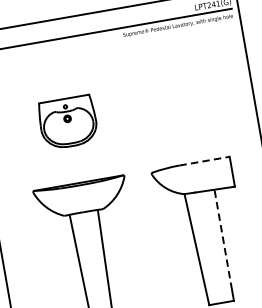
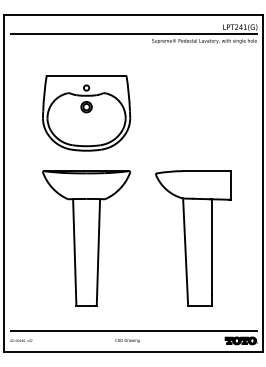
part: (68, 122) -> (86, 113), size x1.67
line: (205, 161) -> (207, 171), dashed -> solid
line: (223, 240) -> (211, 247), dashed -> solid

